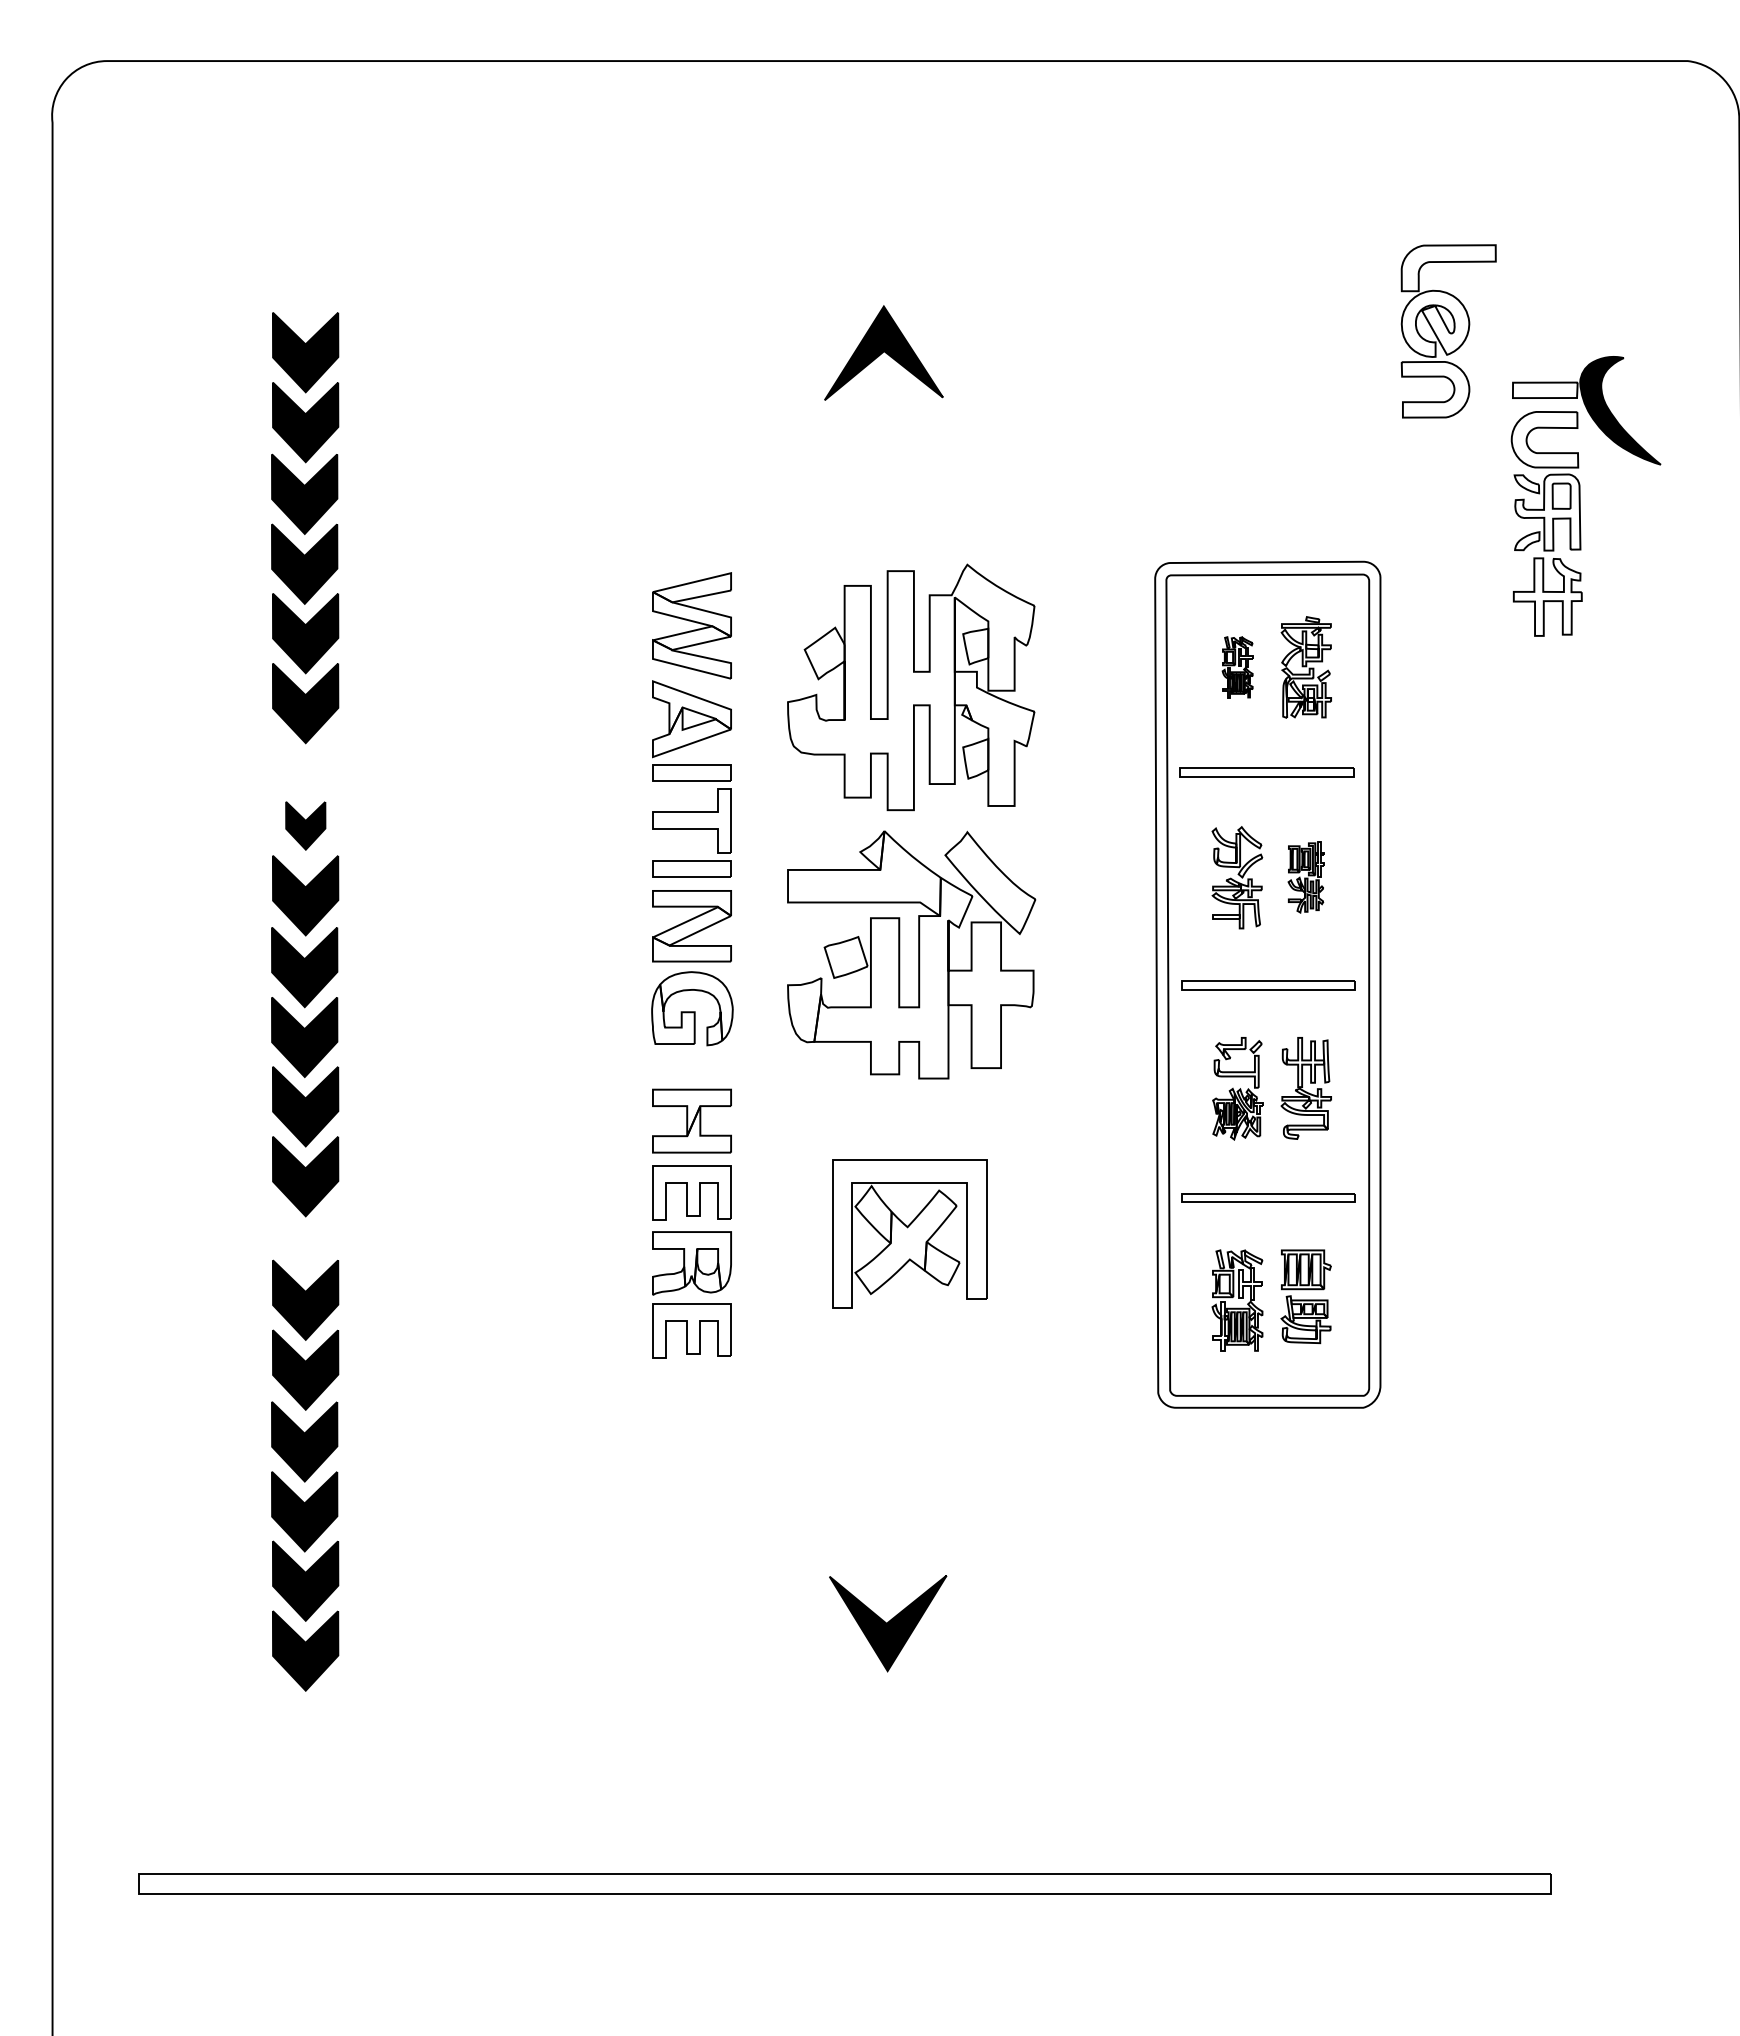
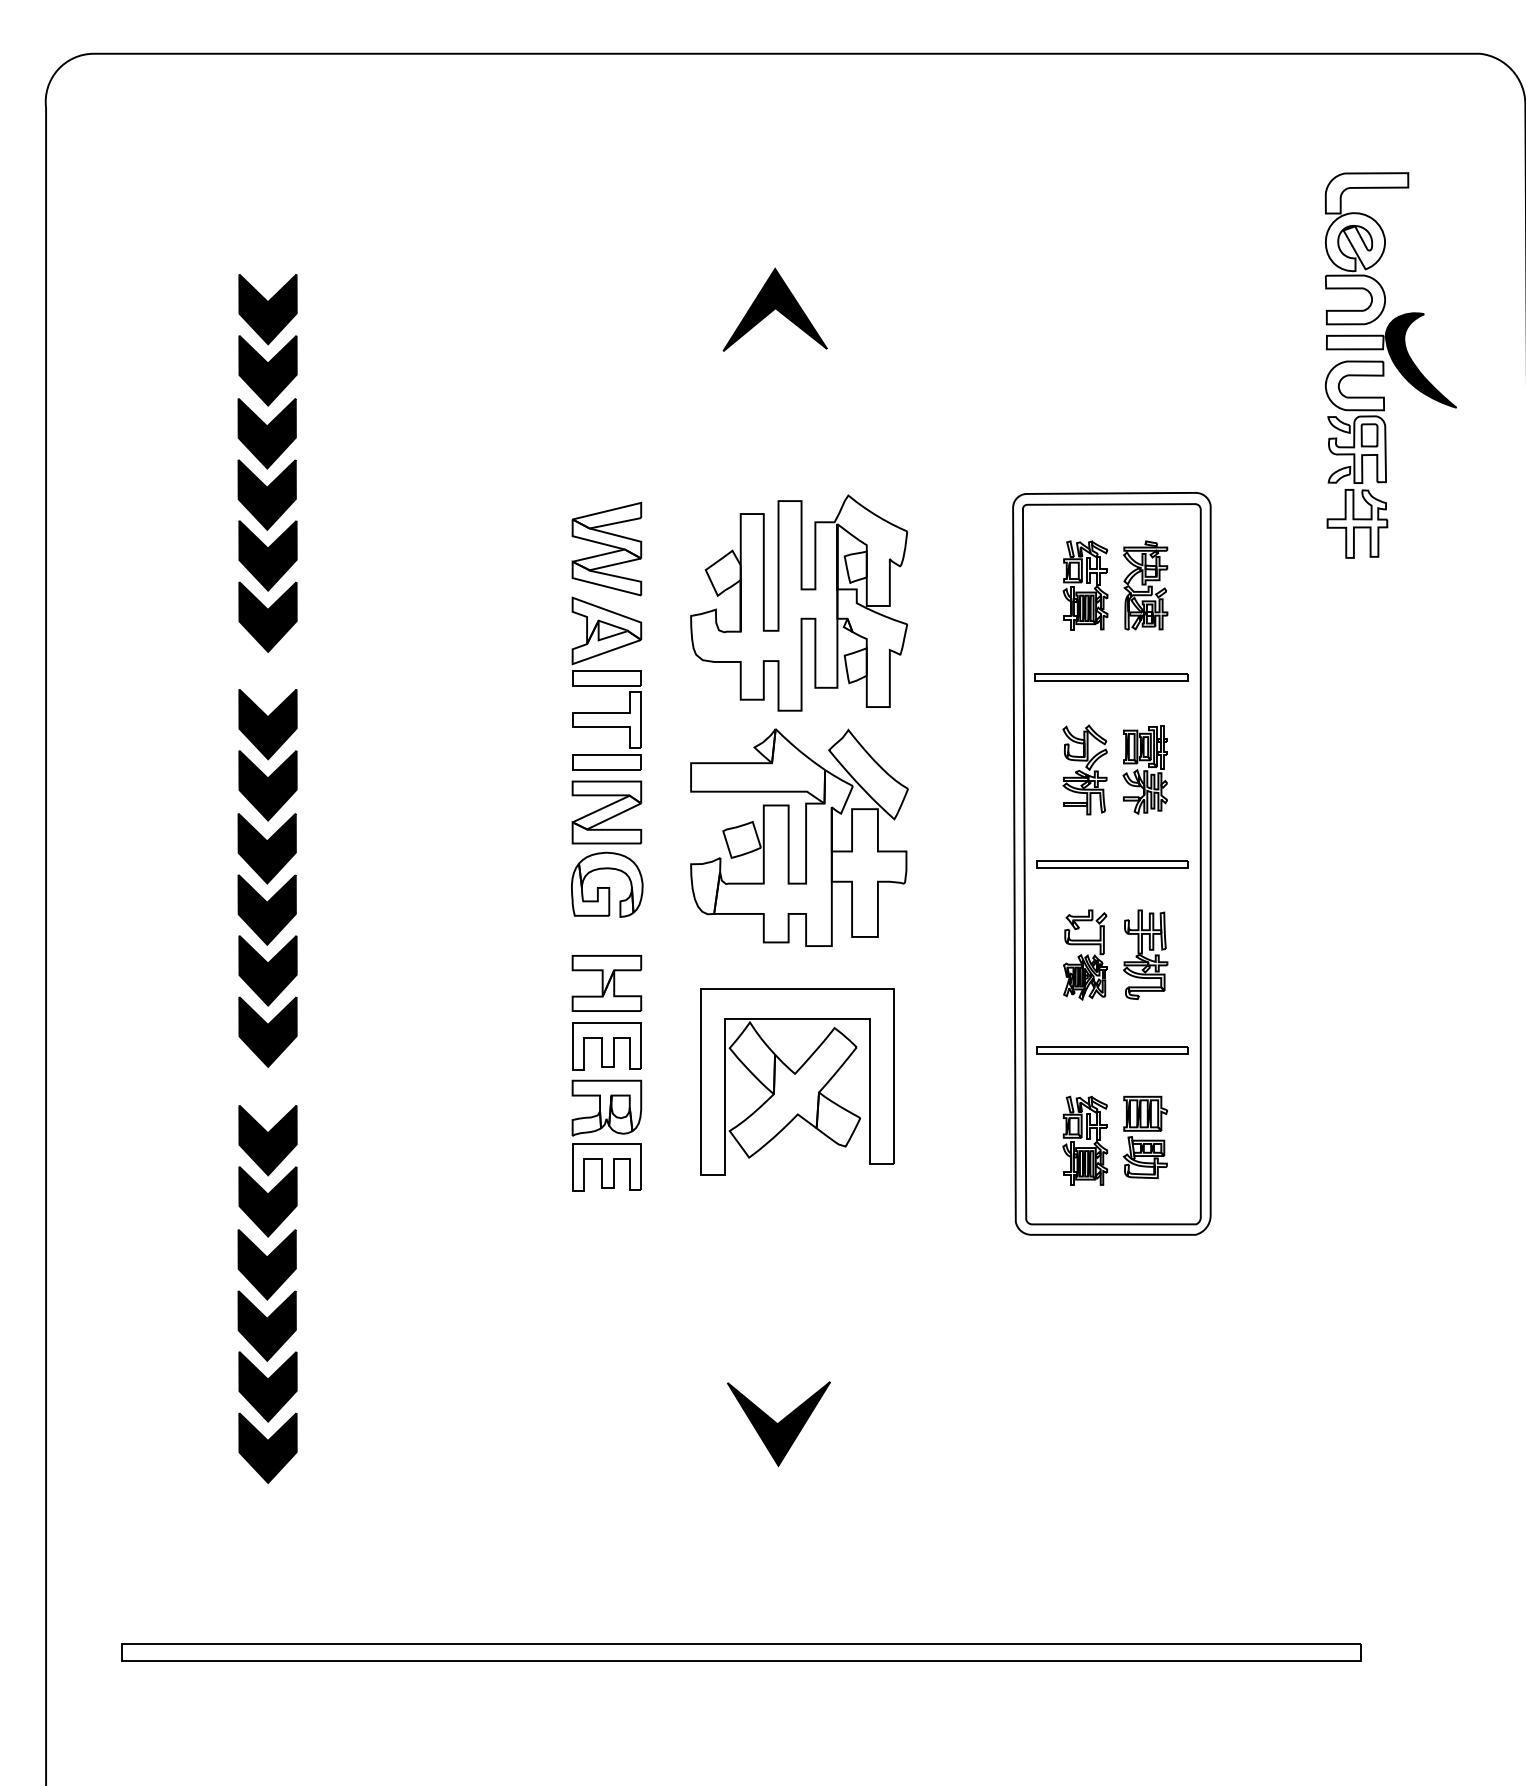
part: (1448, 331) -> (1366, 248), moved
part: (1237, 667) -> (1085, 585), size x1.67
part: (305, 825) -> (267, 724), size x1.67
part: (1305, 877) -> (1144, 769), size x1.43
part: (909, 1233) -> (797, 1081), size x1.43

